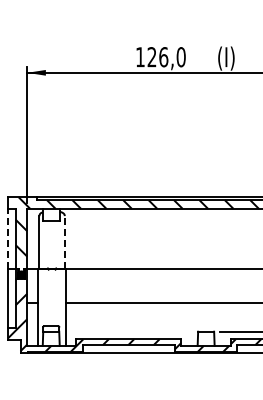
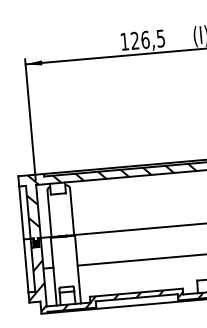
text: (180, 57) -> (160, 38), 126,0 -> 126,5
line: (8, 238) -> (21, 212), dashed -> solid
line: (64, 241) -> (71, 211), dashed -> solid

